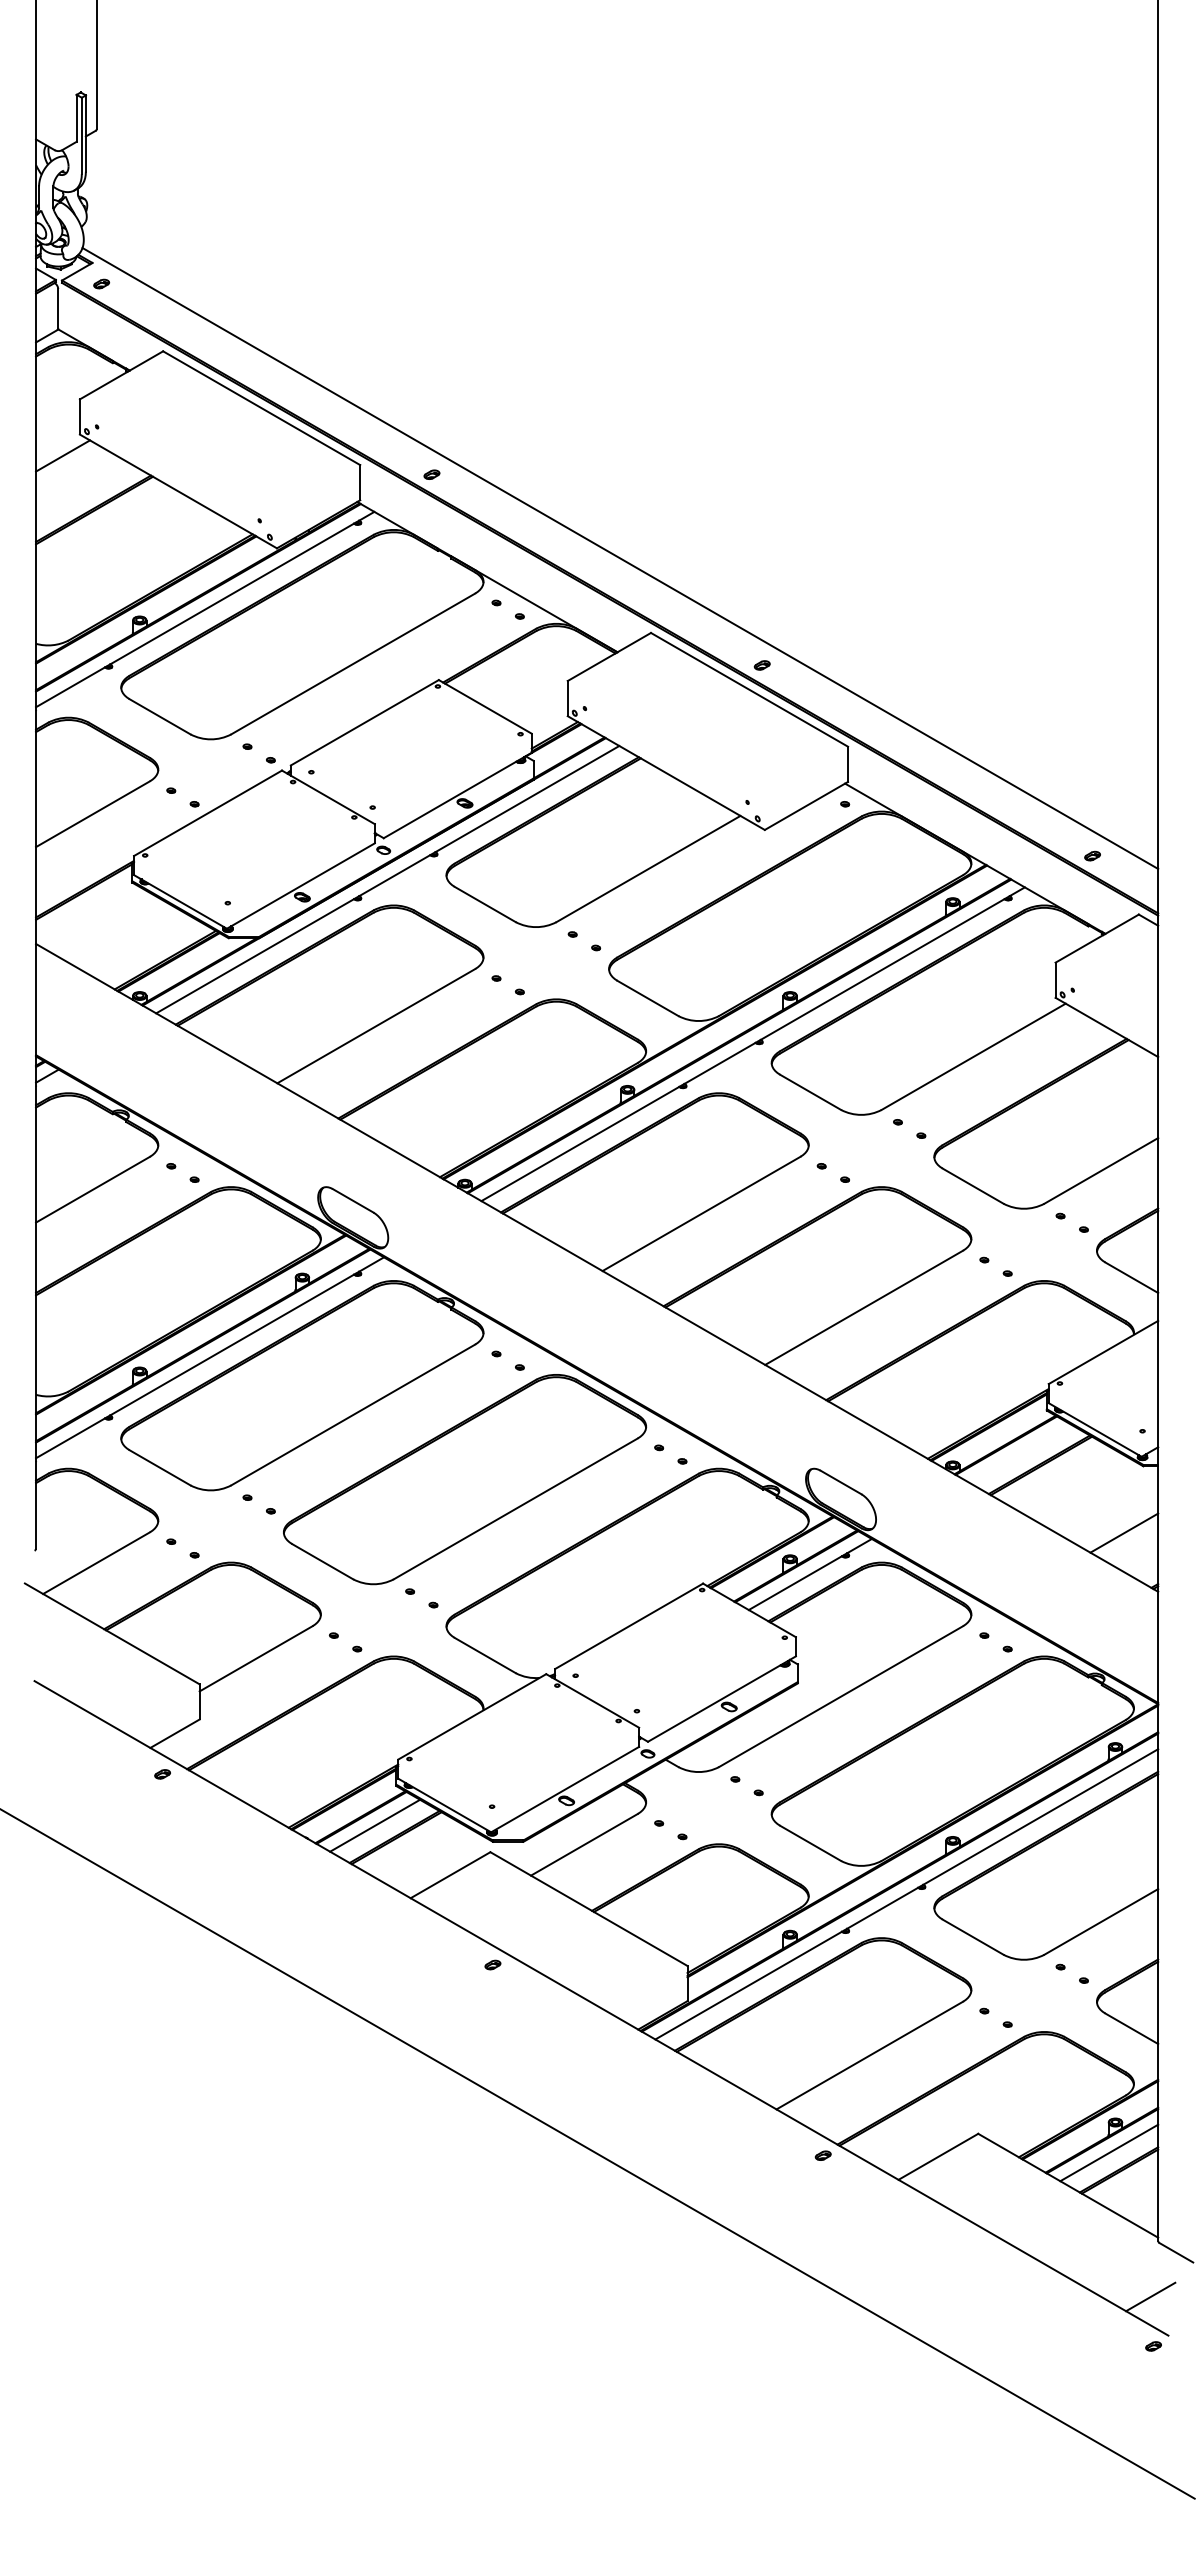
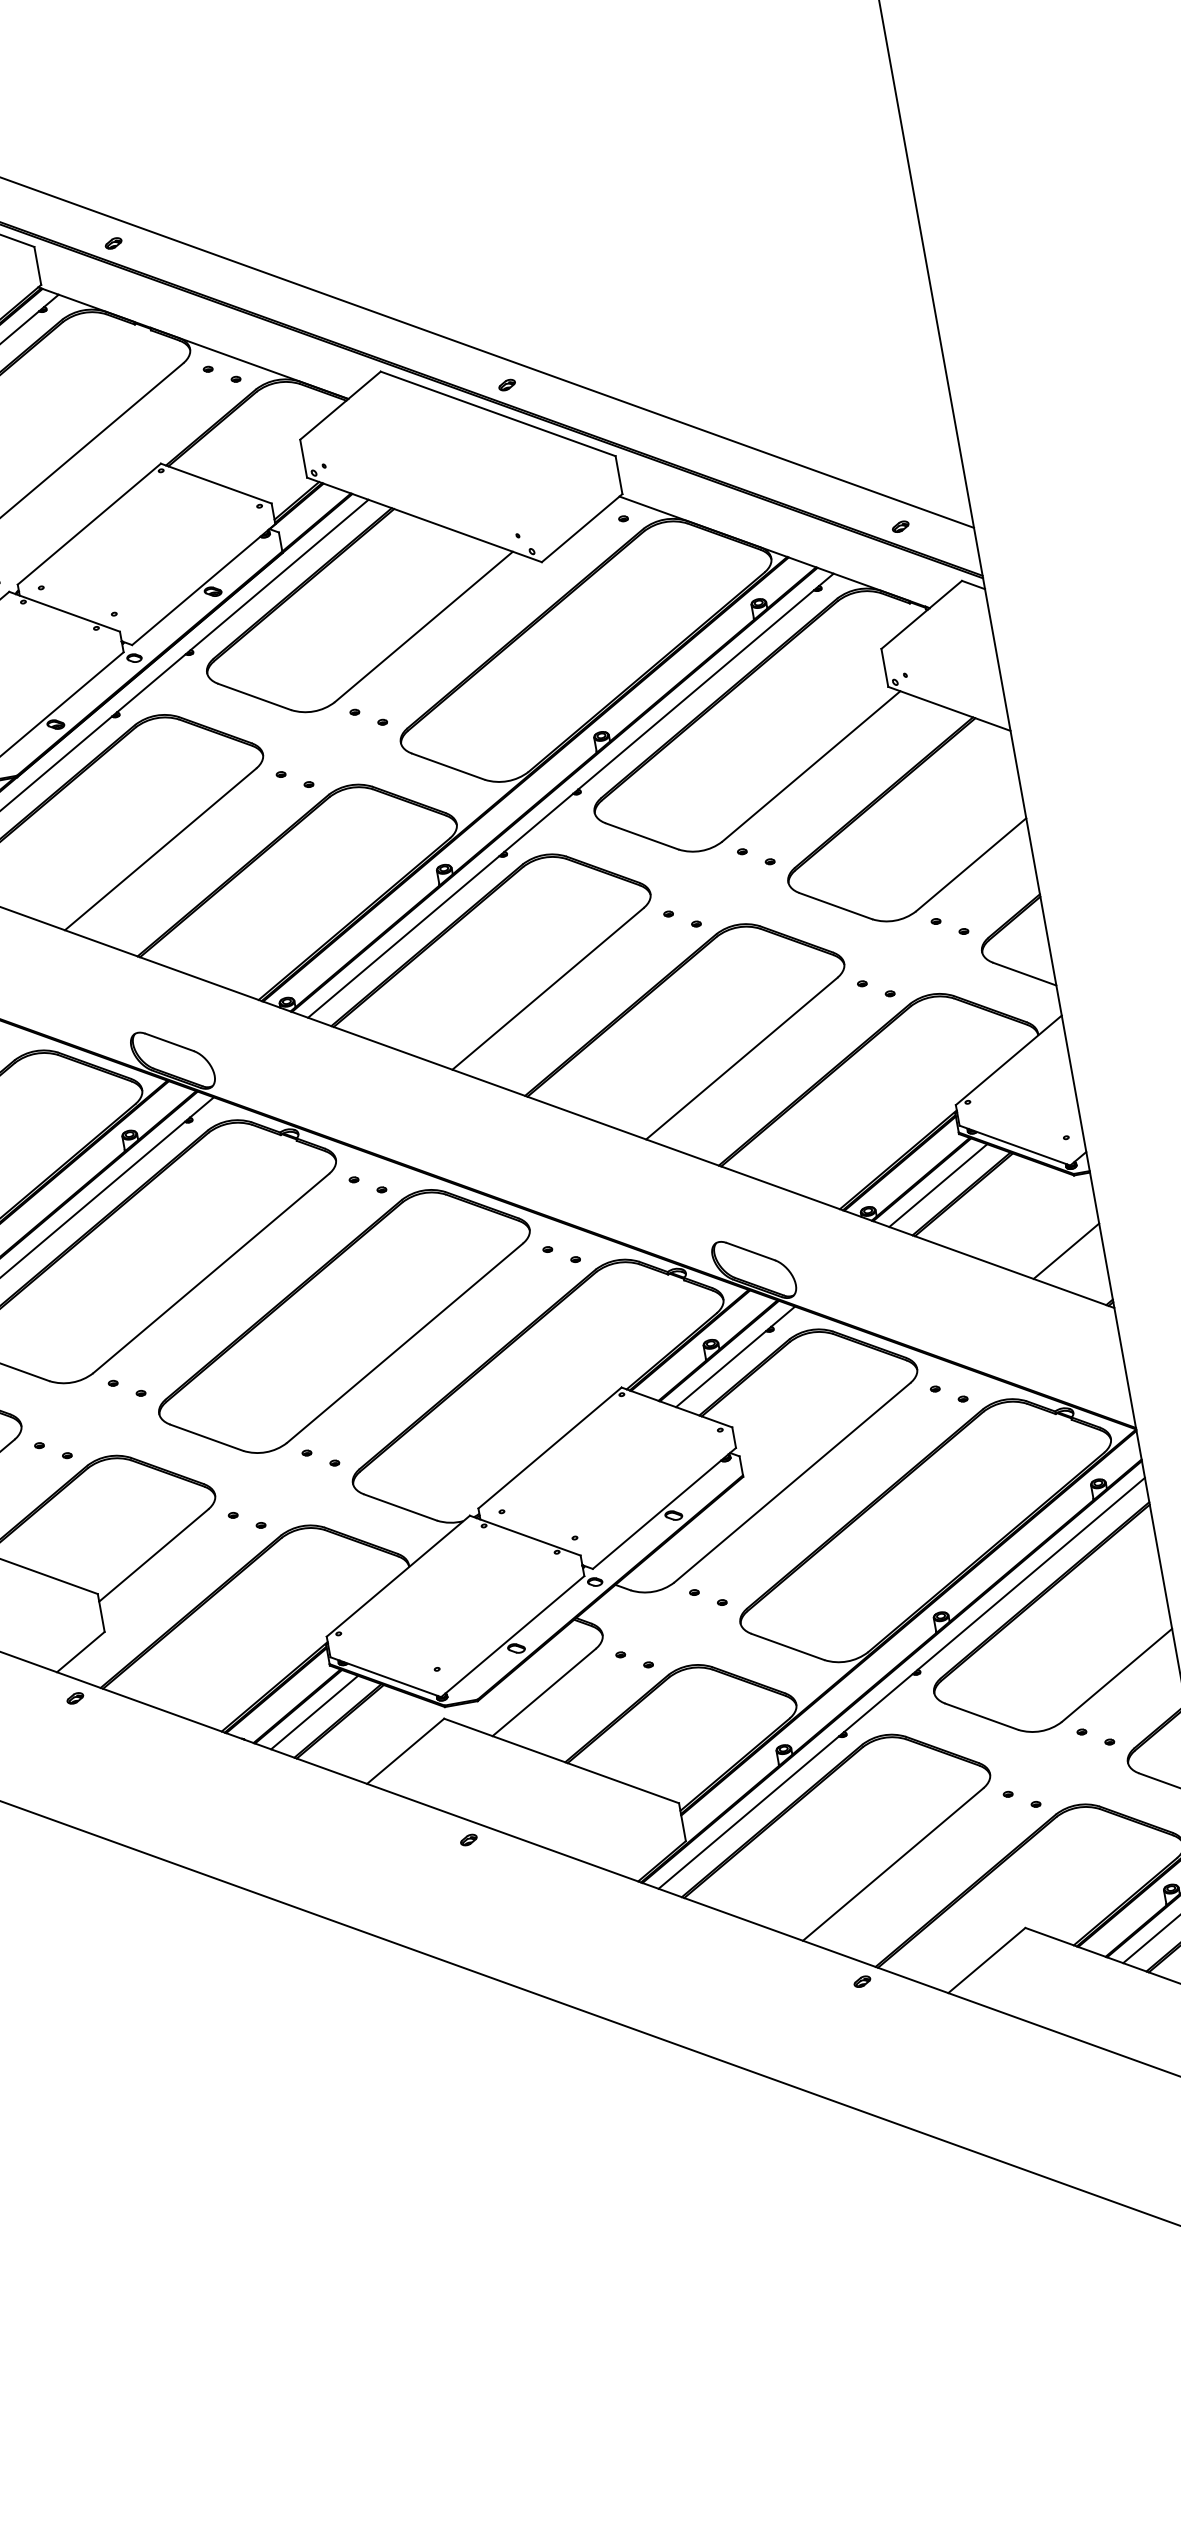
line: (1019, 1453) -> (937, 1185), added

